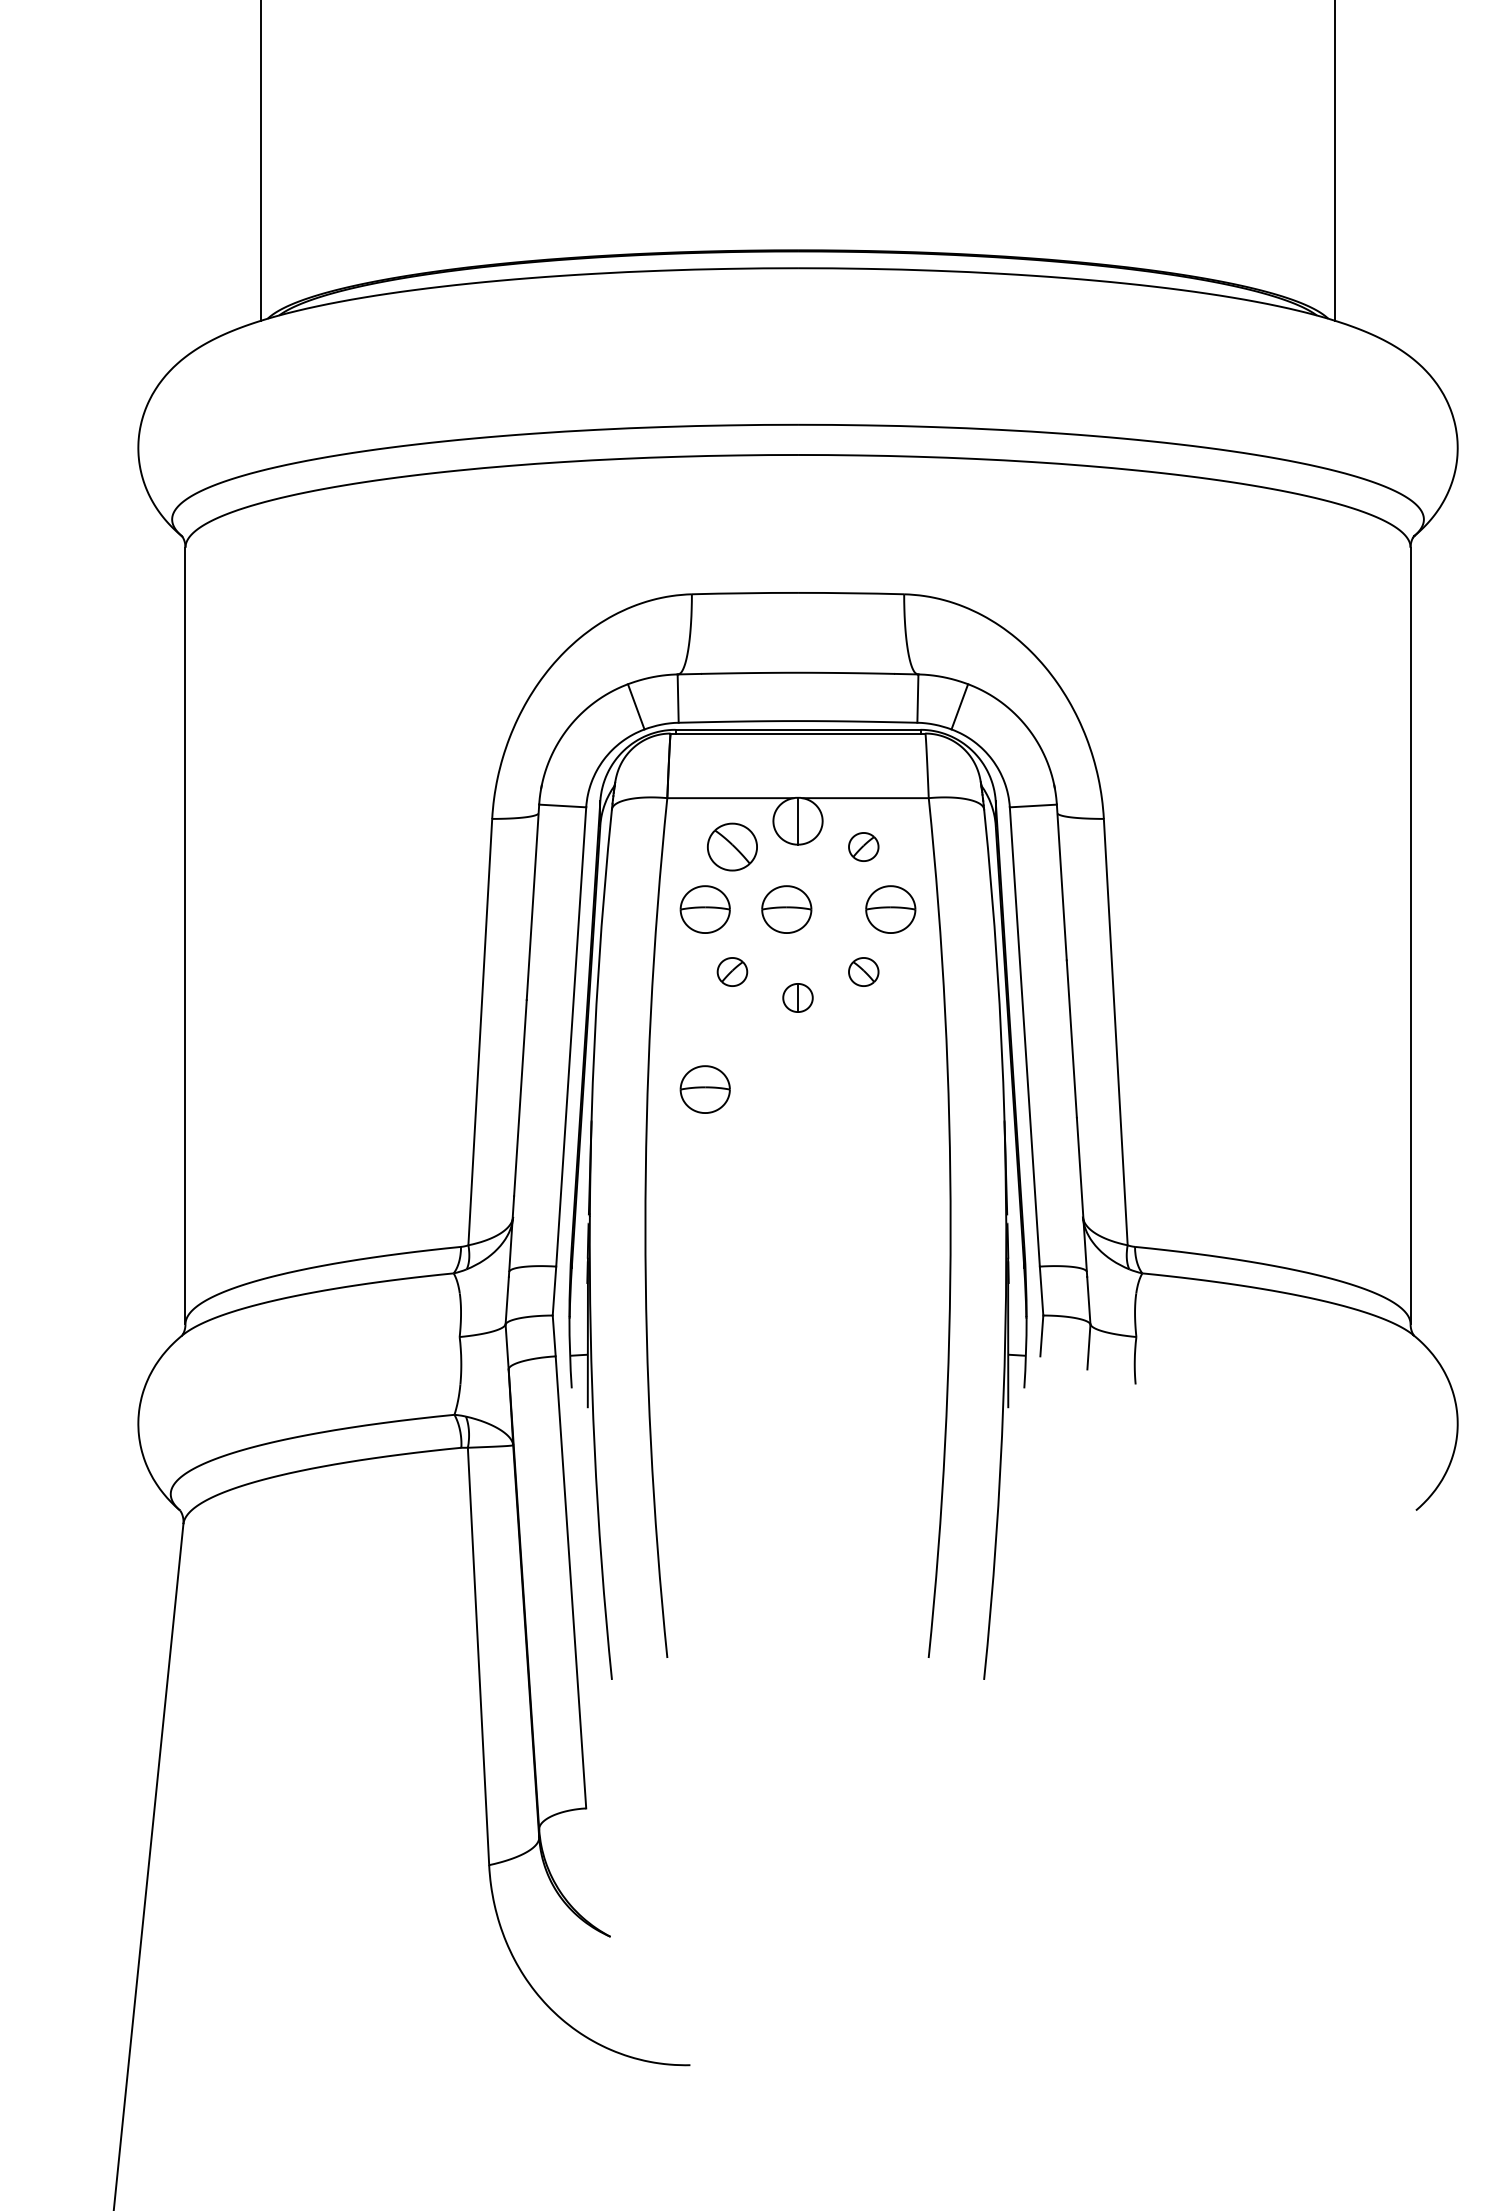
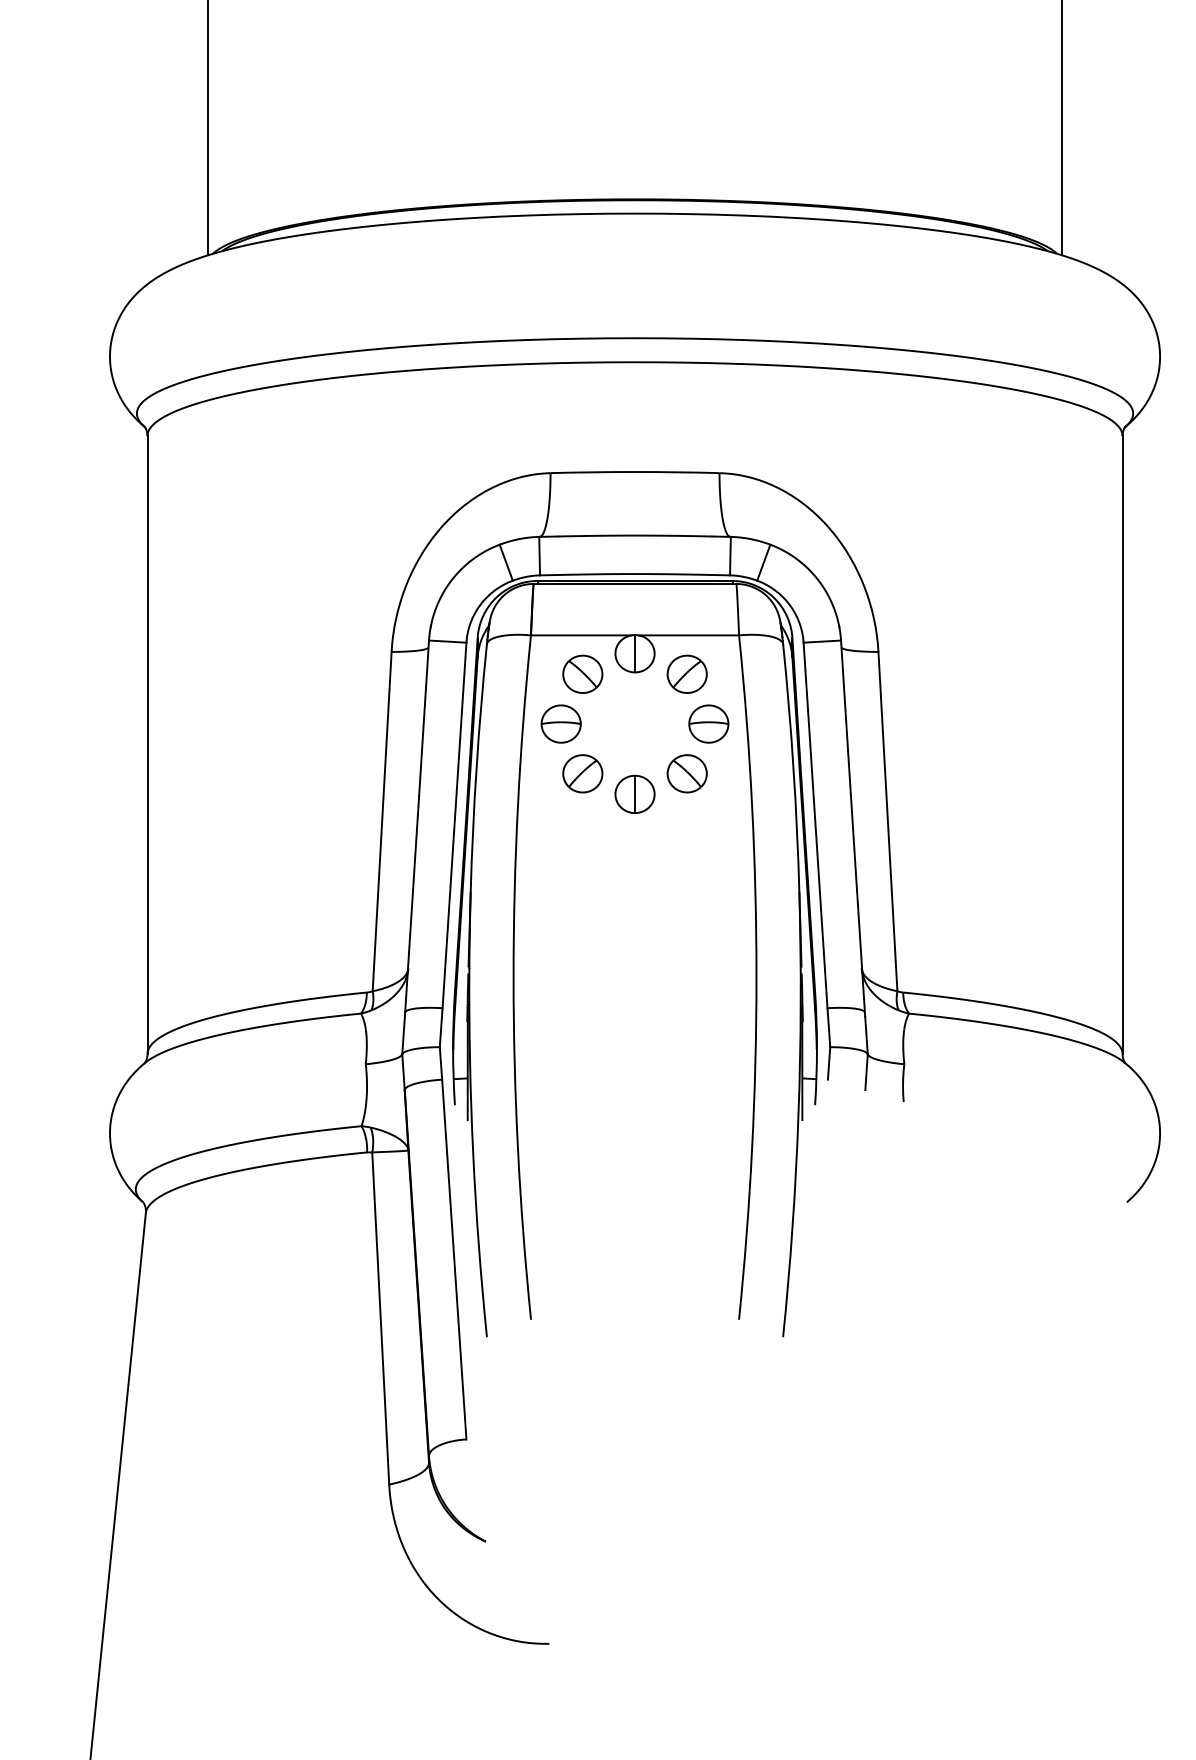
part: (863, 846) -> (687, 673), size x1.67
part: (786, 909) -> (625, 724), removed
part: (732, 971) -> (582, 773), size x1.67
part: (863, 971) -> (687, 773), size x1.67
part: (797, 997) -> (634, 794), size x1.67
part: (704, 1089) -> (560, 867), removed

